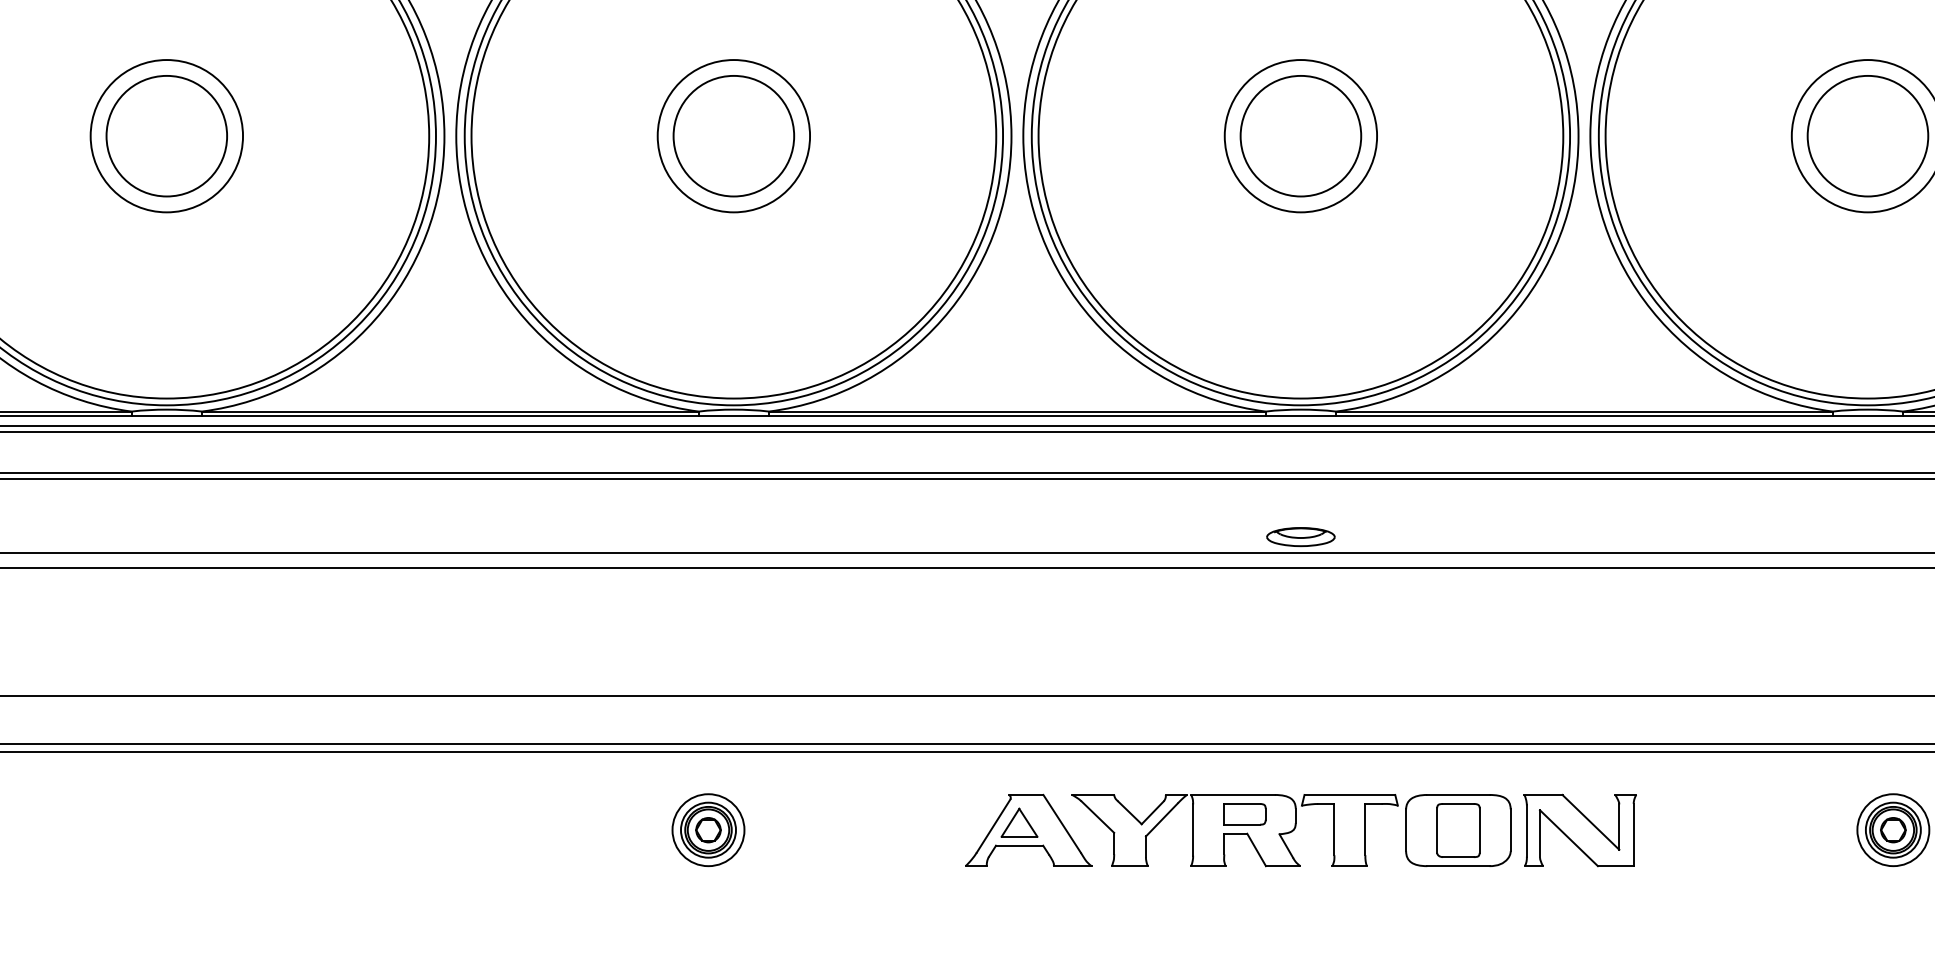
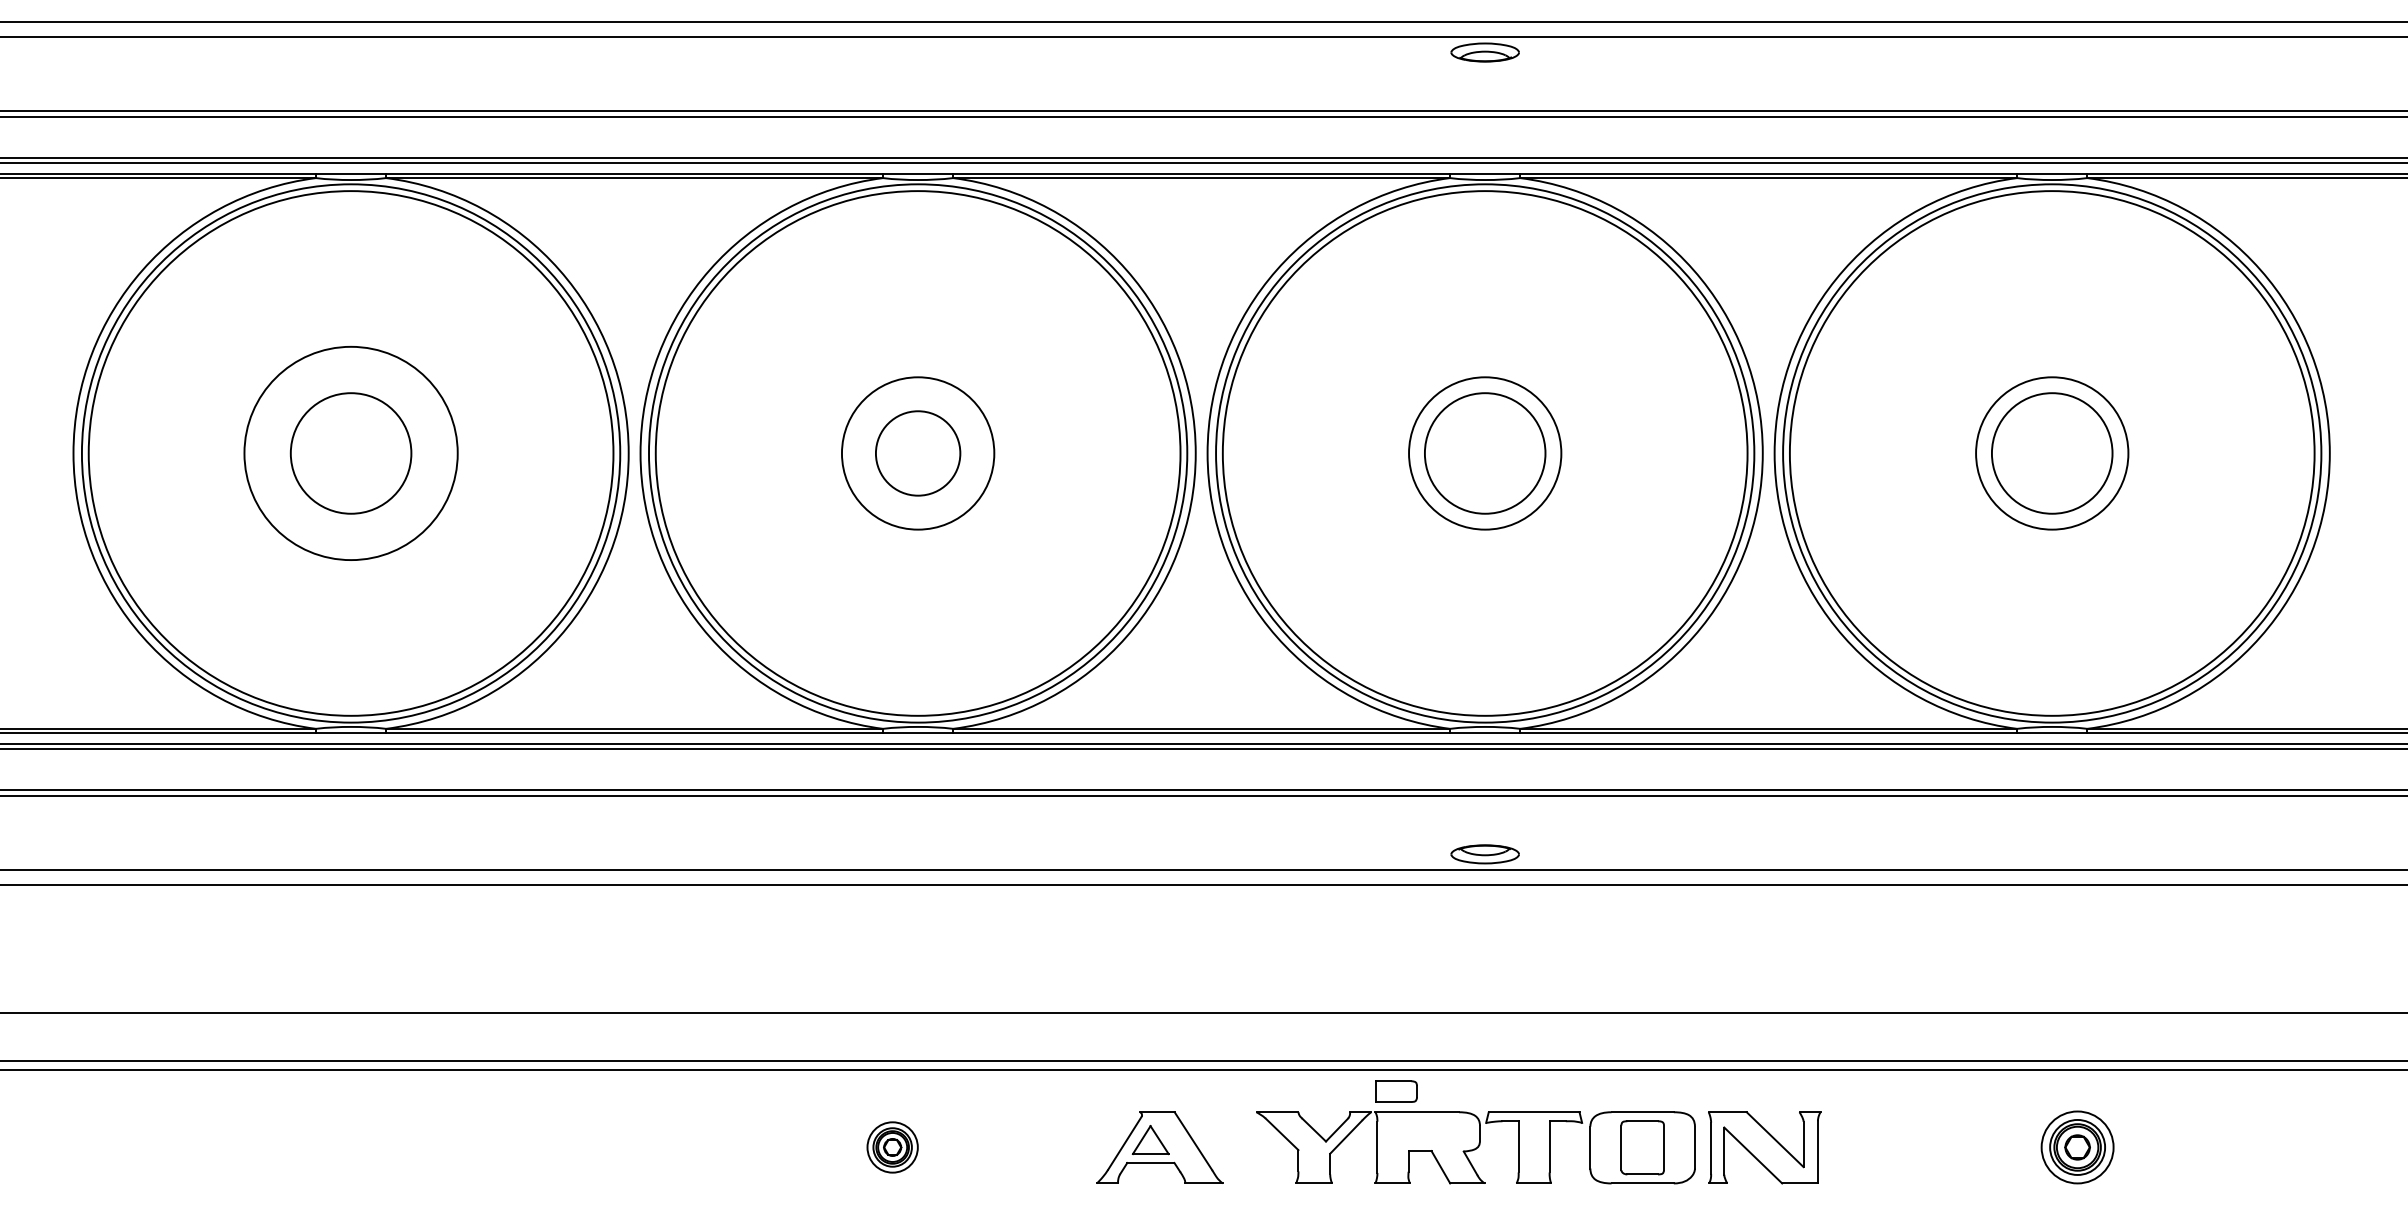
circle: (166, 136) -> (350, 453), size x1.4
circle: (733, 136) -> (917, 453), size x0.7
part: (1245, 814) -> (1396, 1091), moved
part: (708, 830) -> (892, 1147), size x0.7
part: (1028, 830) -> (1159, 1147), moved

